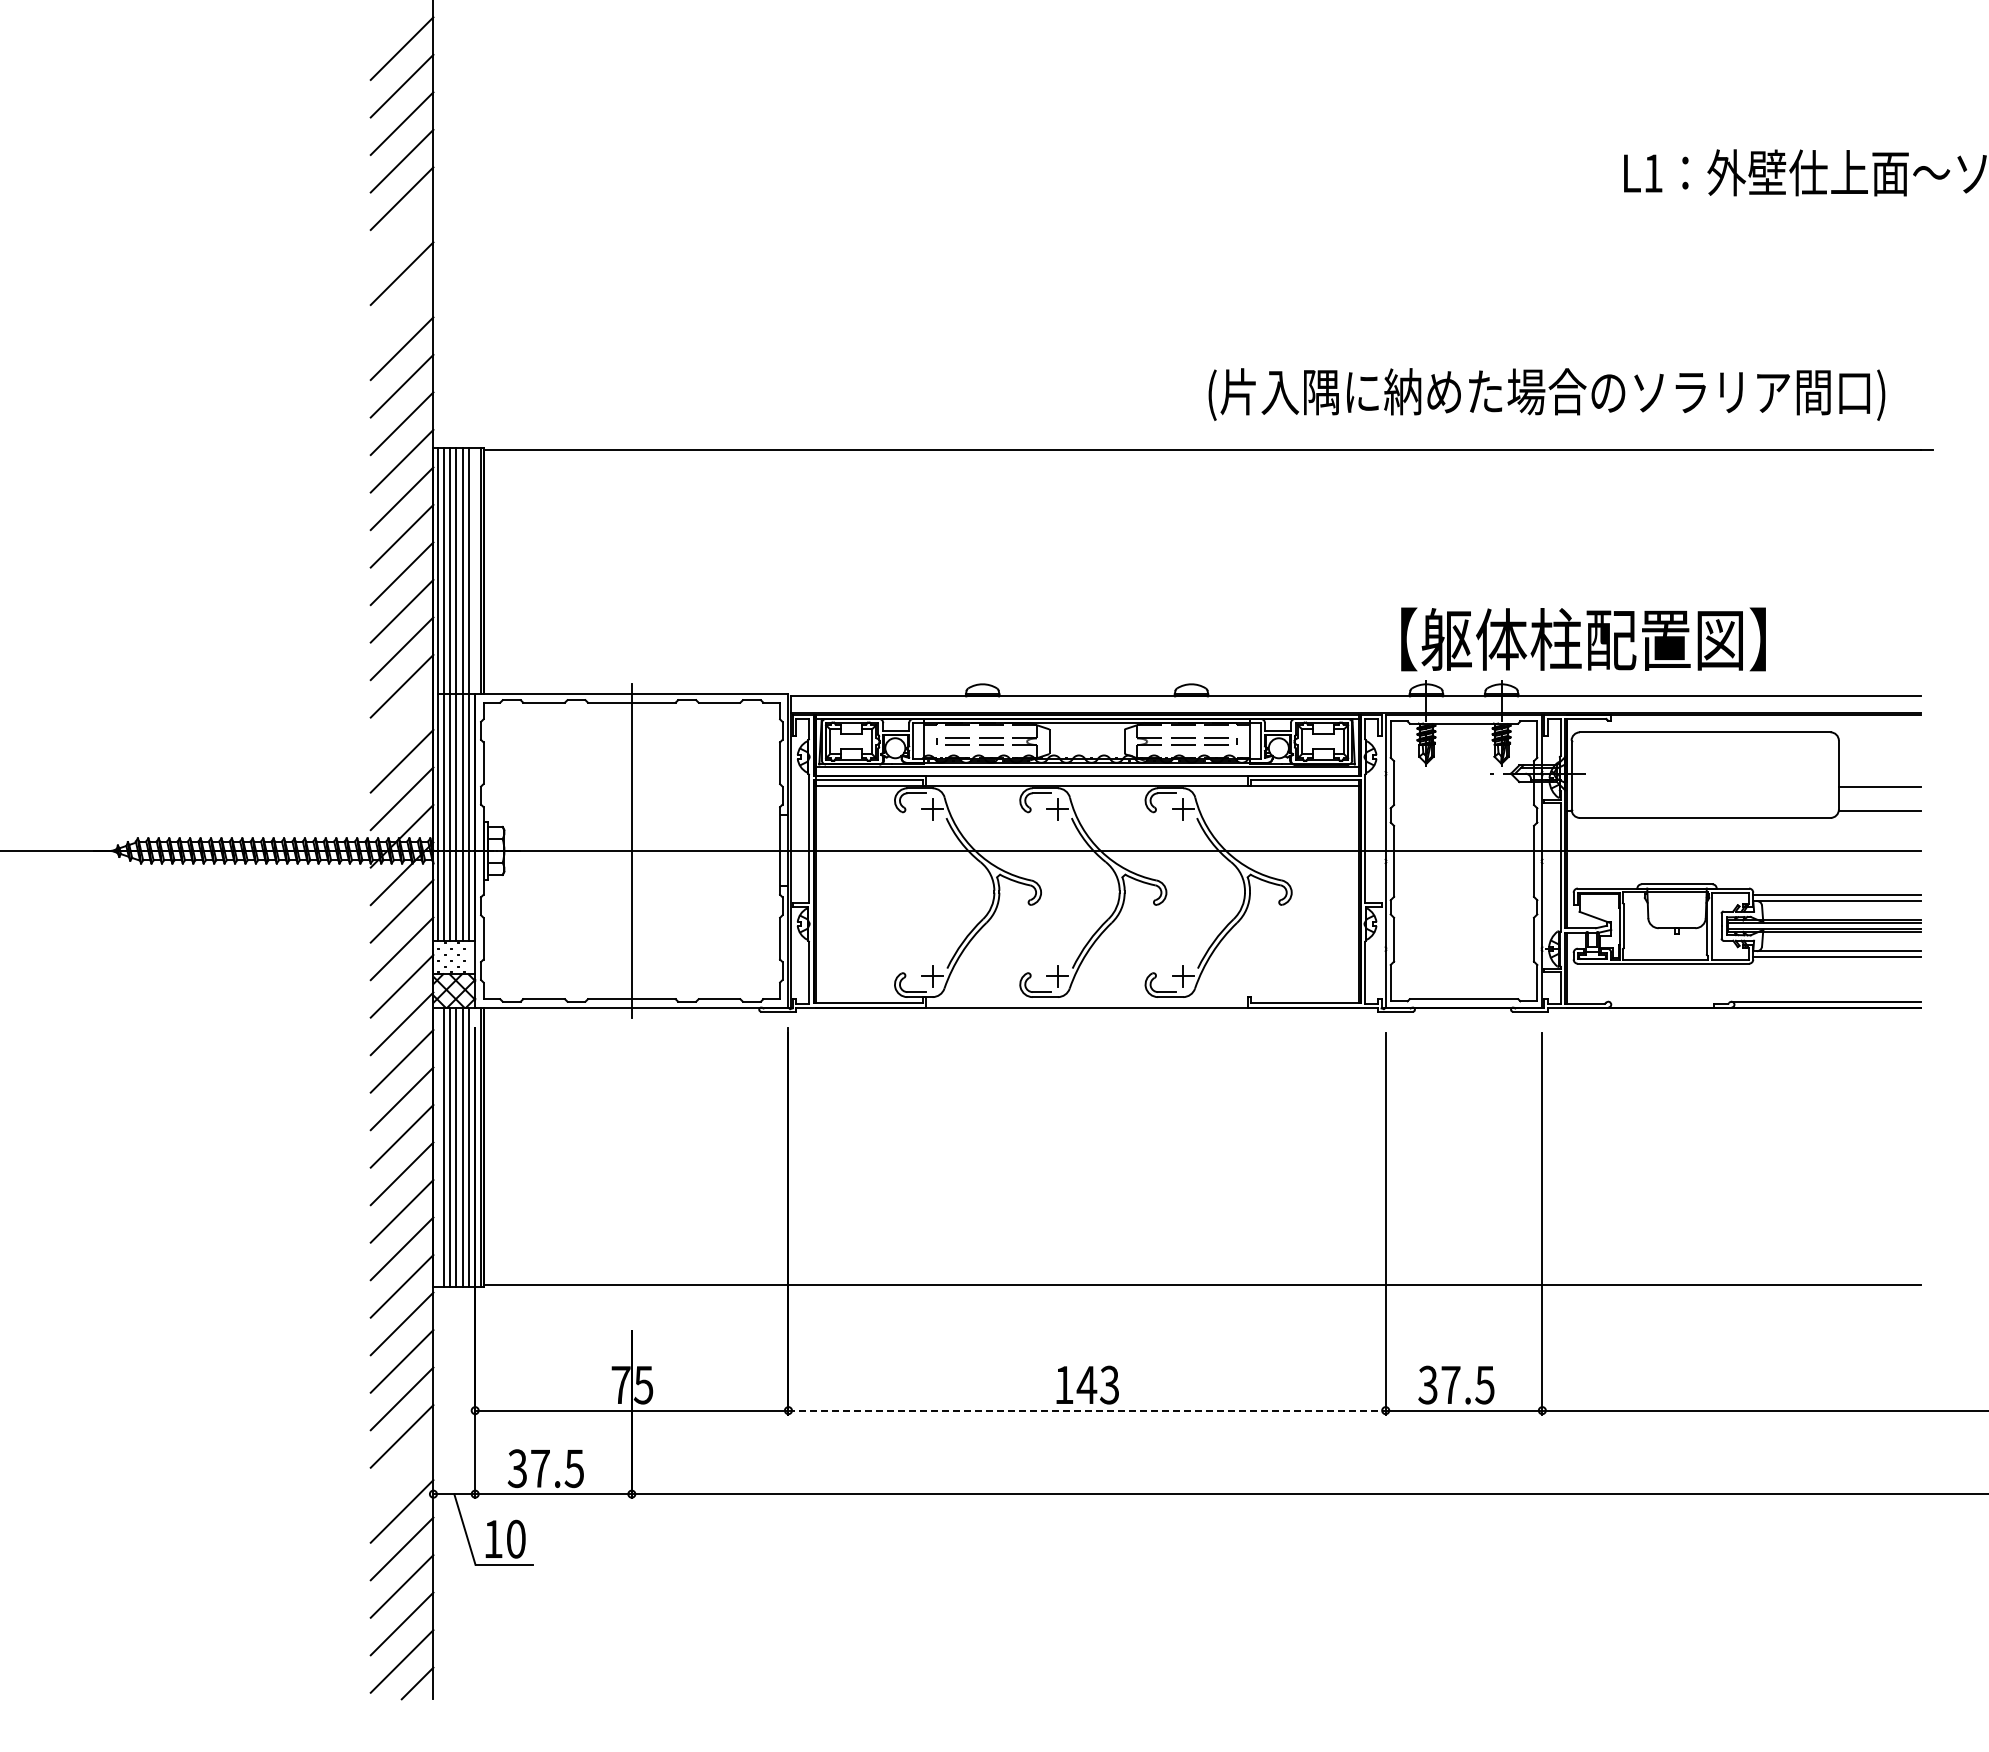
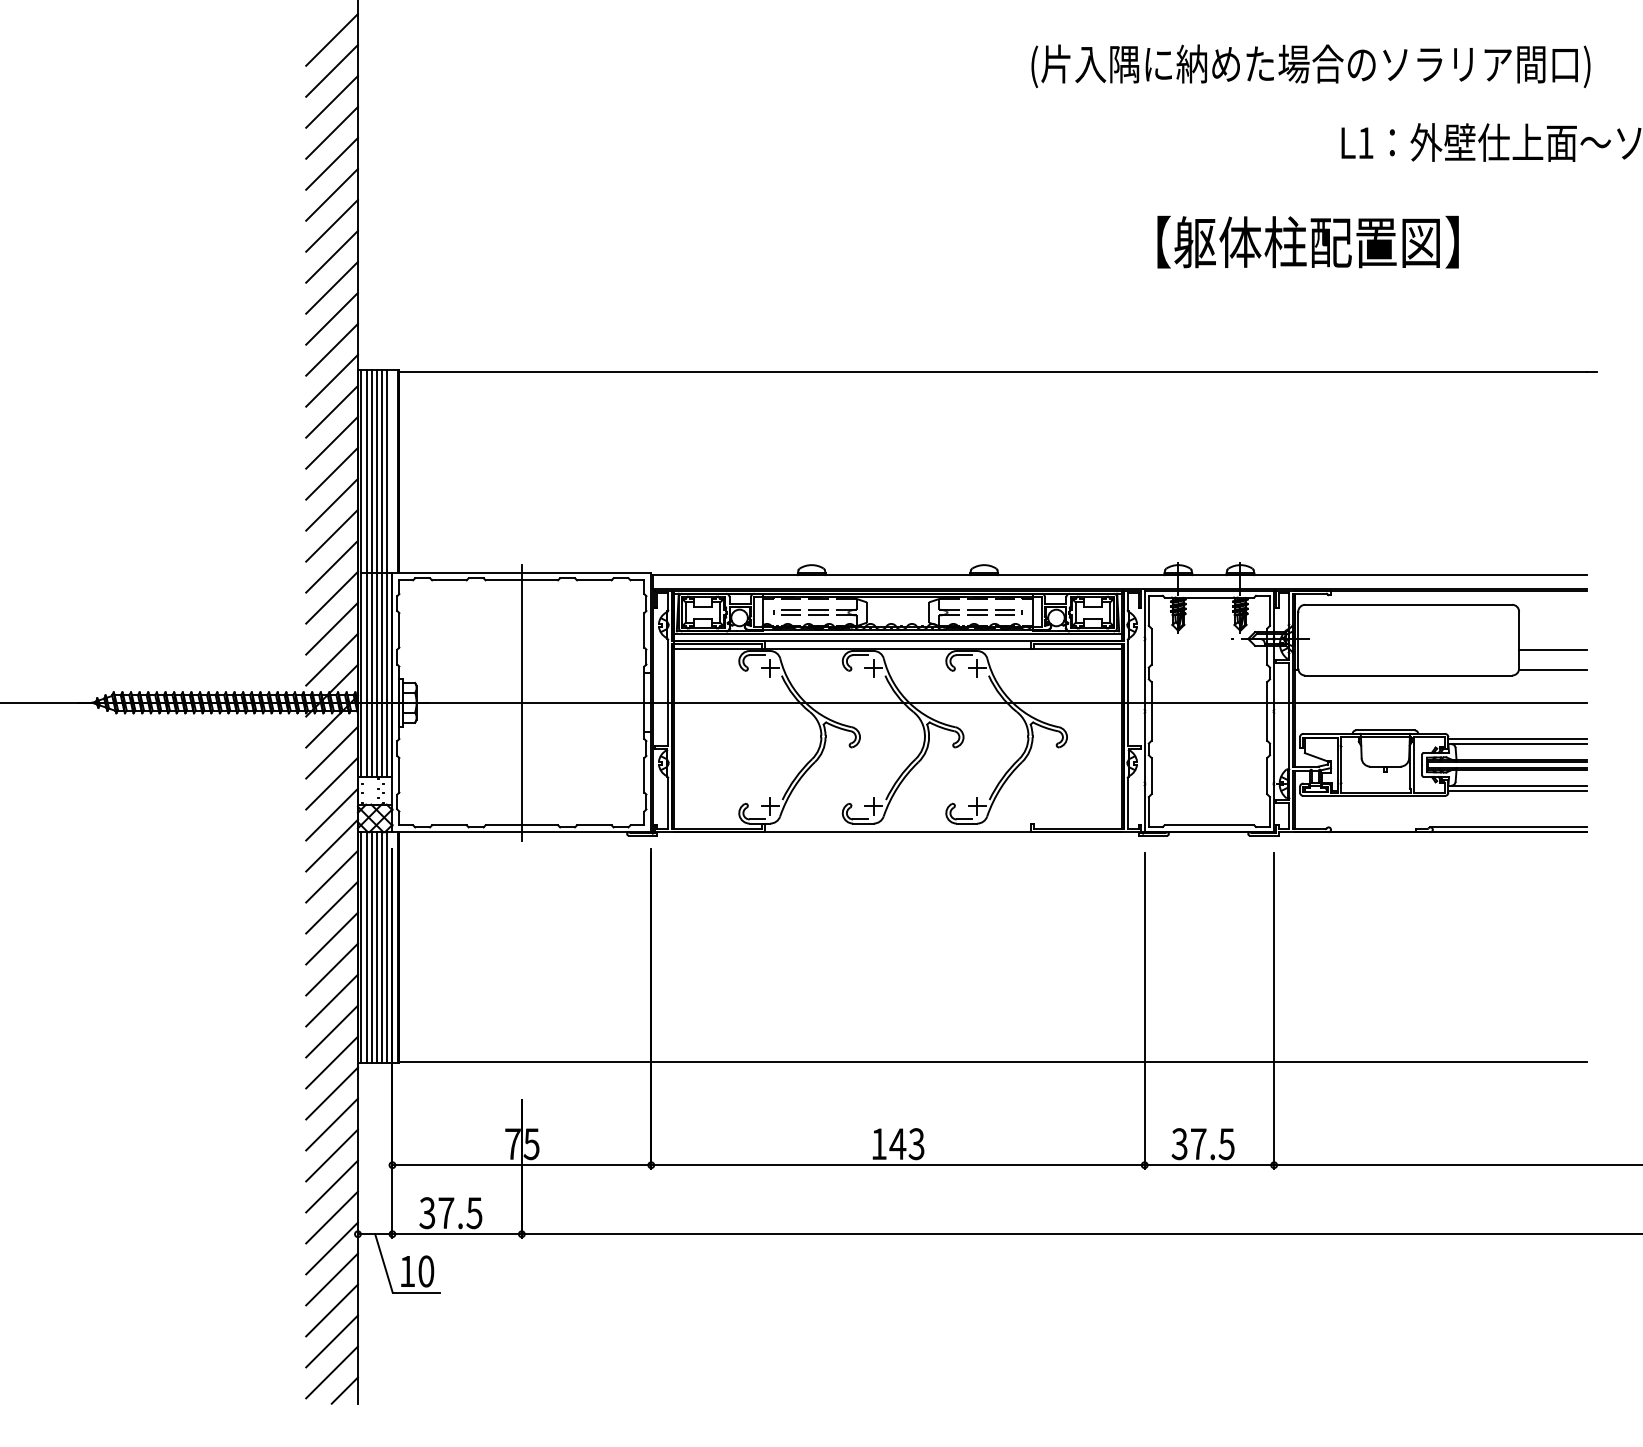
line: (401, 235) -> (331, 194), added
line: (401, 310) -> (331, 256), added
text: (1546, 394) -> (1310, 66), moved
text: (1583, 639) -> (1308, 242), moved
line: (401, 723) -> (331, 597), added
line: (437, 1147) -> (361, 947), added
line: (1087, 1410) -> (898, 1165), dashed -> solid
line: (401, 1473) -> (331, 1217), added

